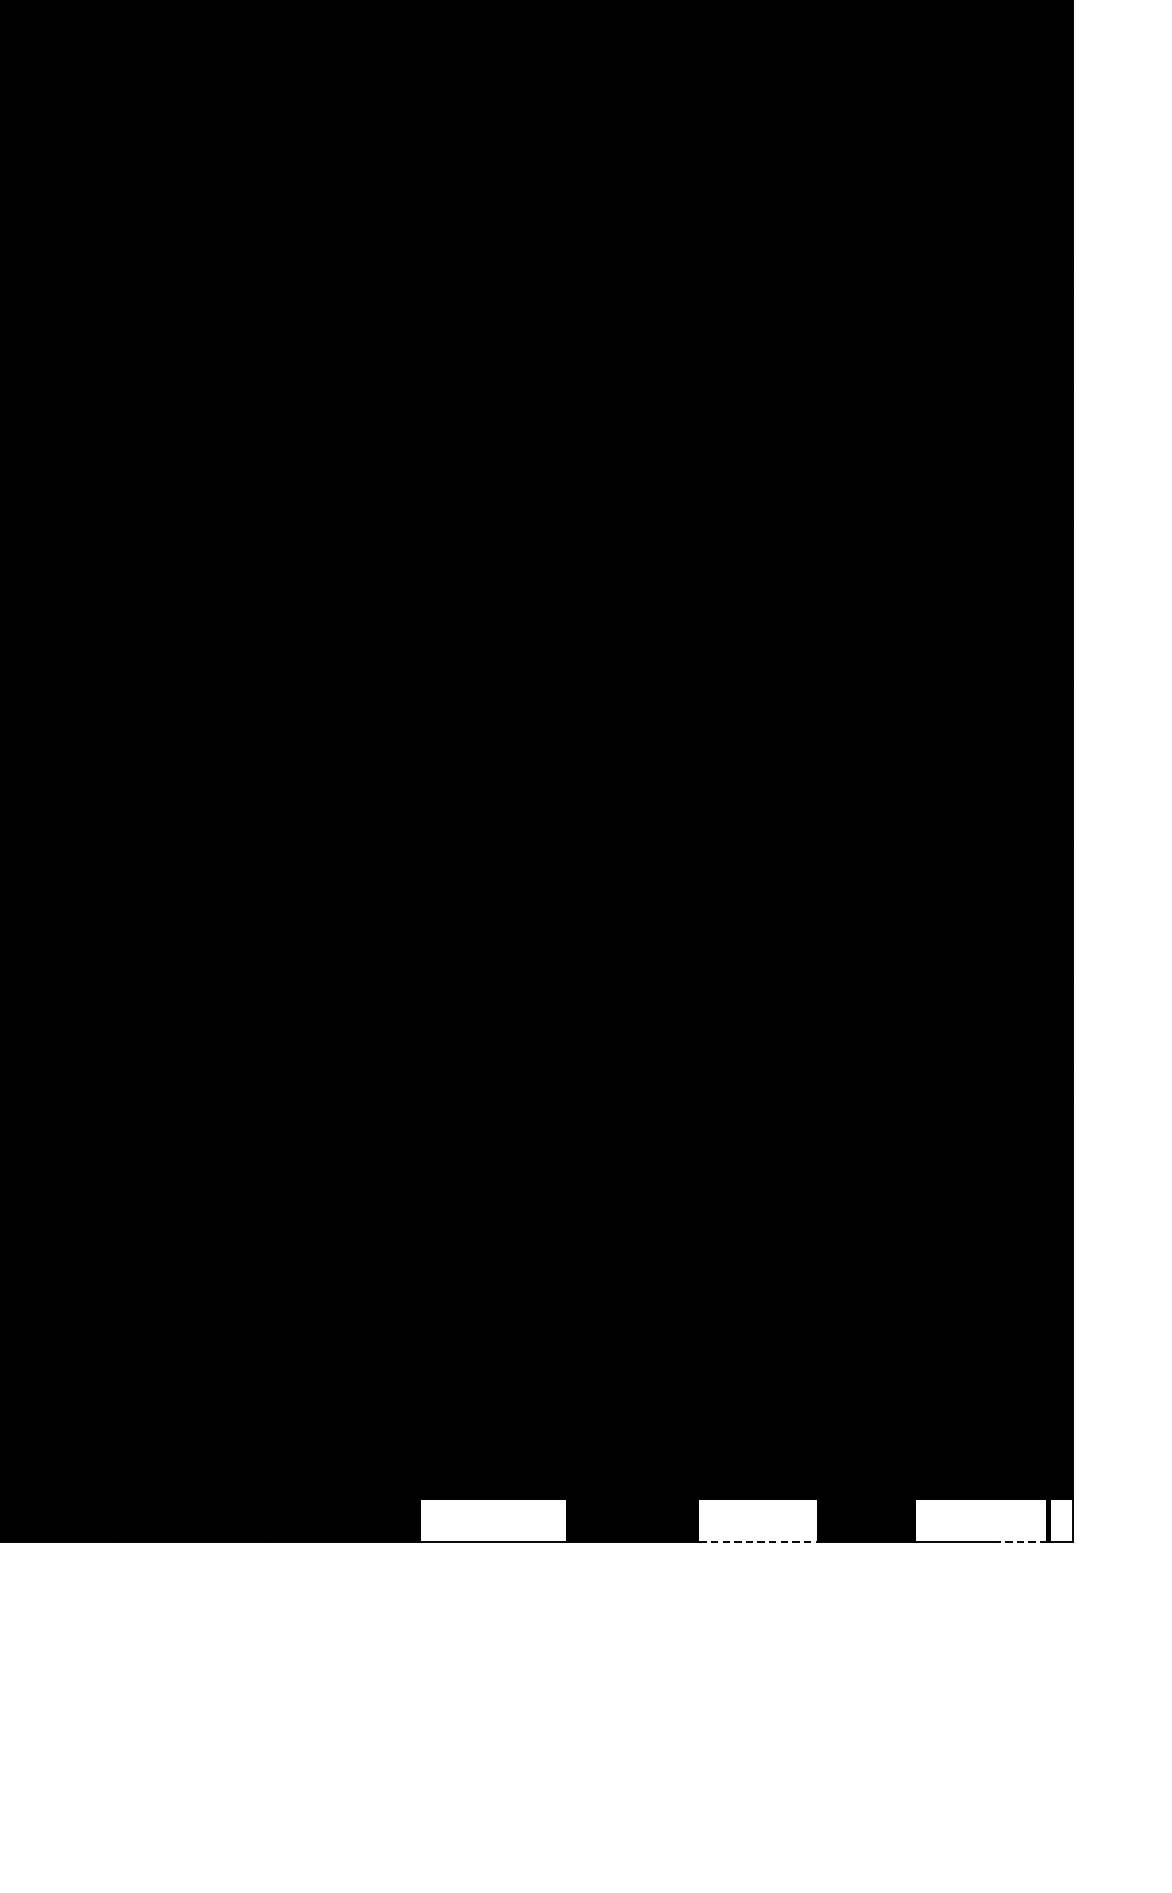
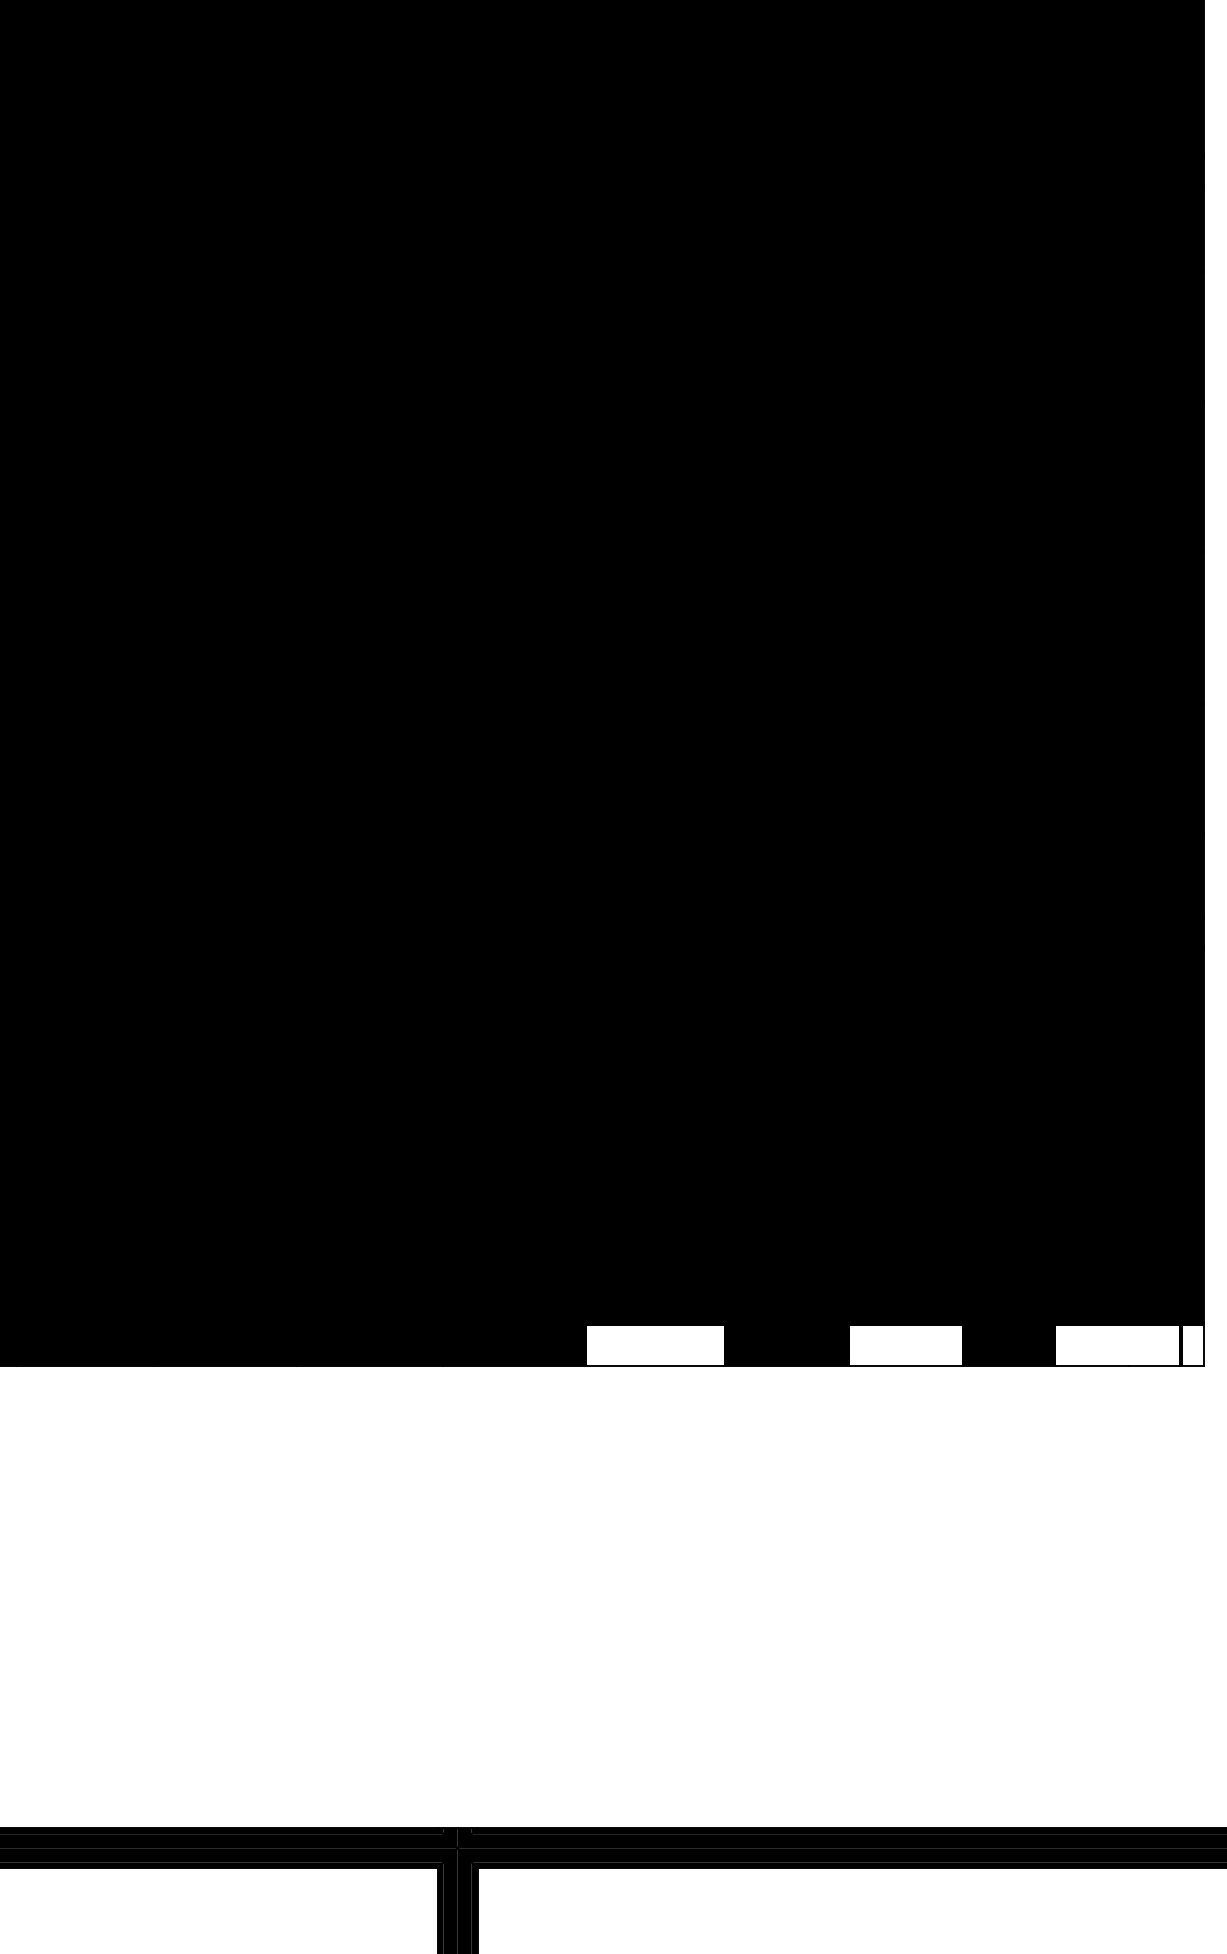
line: (758, 1542) -> (906, 1366), dashed -> solid
line: (1019, 1542) -> (1153, 1366), dashed -> solid

